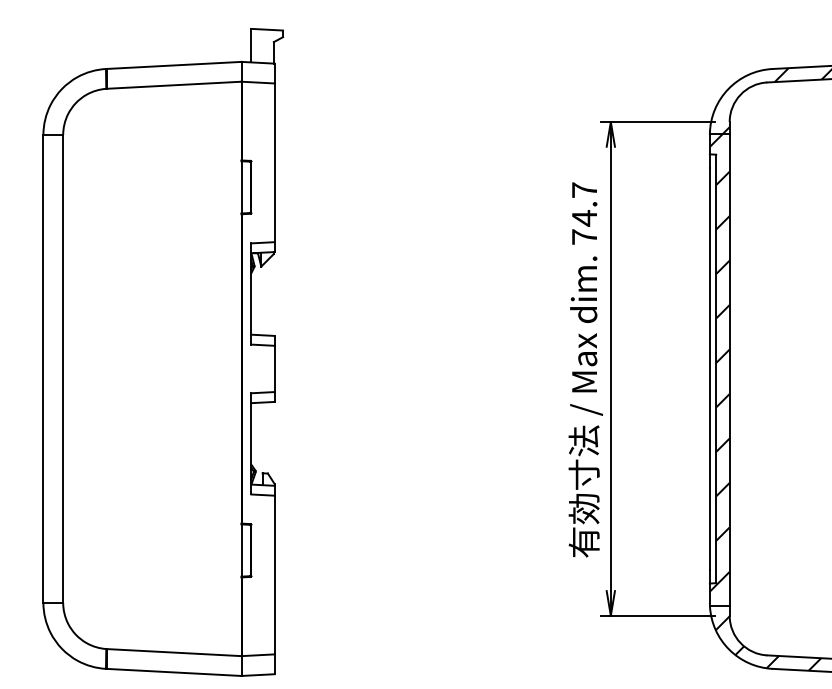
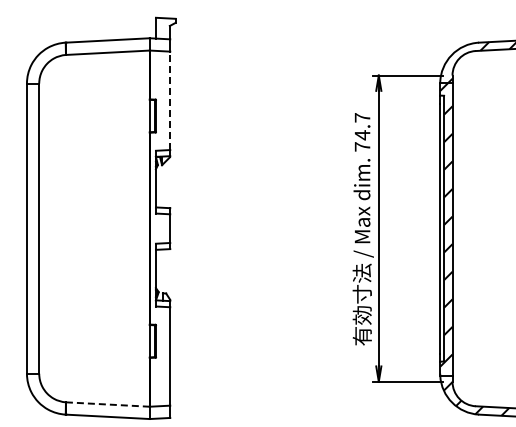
line: (274, 162) -> (170, 100), solid -> dashed
line: (174, 652) -> (108, 404), solid -> dashed

